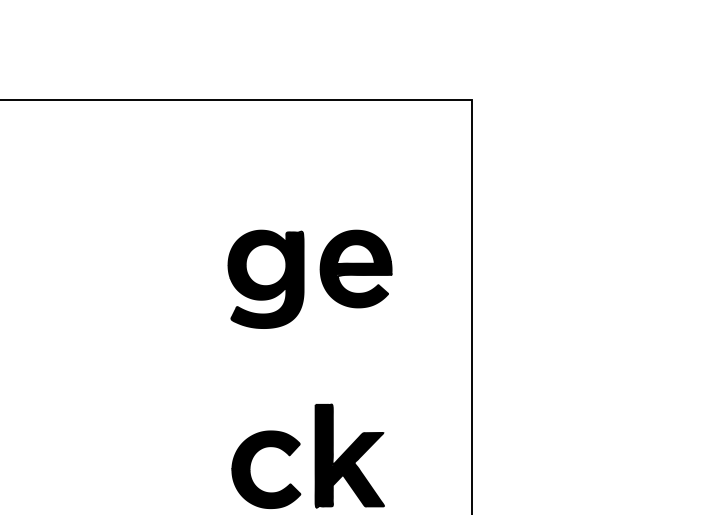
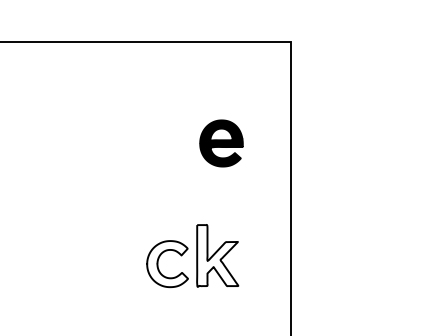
part: (266, 279) -> (167, 149), removed
fill: (349, 455) -> (217, 255), removed
fill: (266, 470) -> (167, 264), removed

